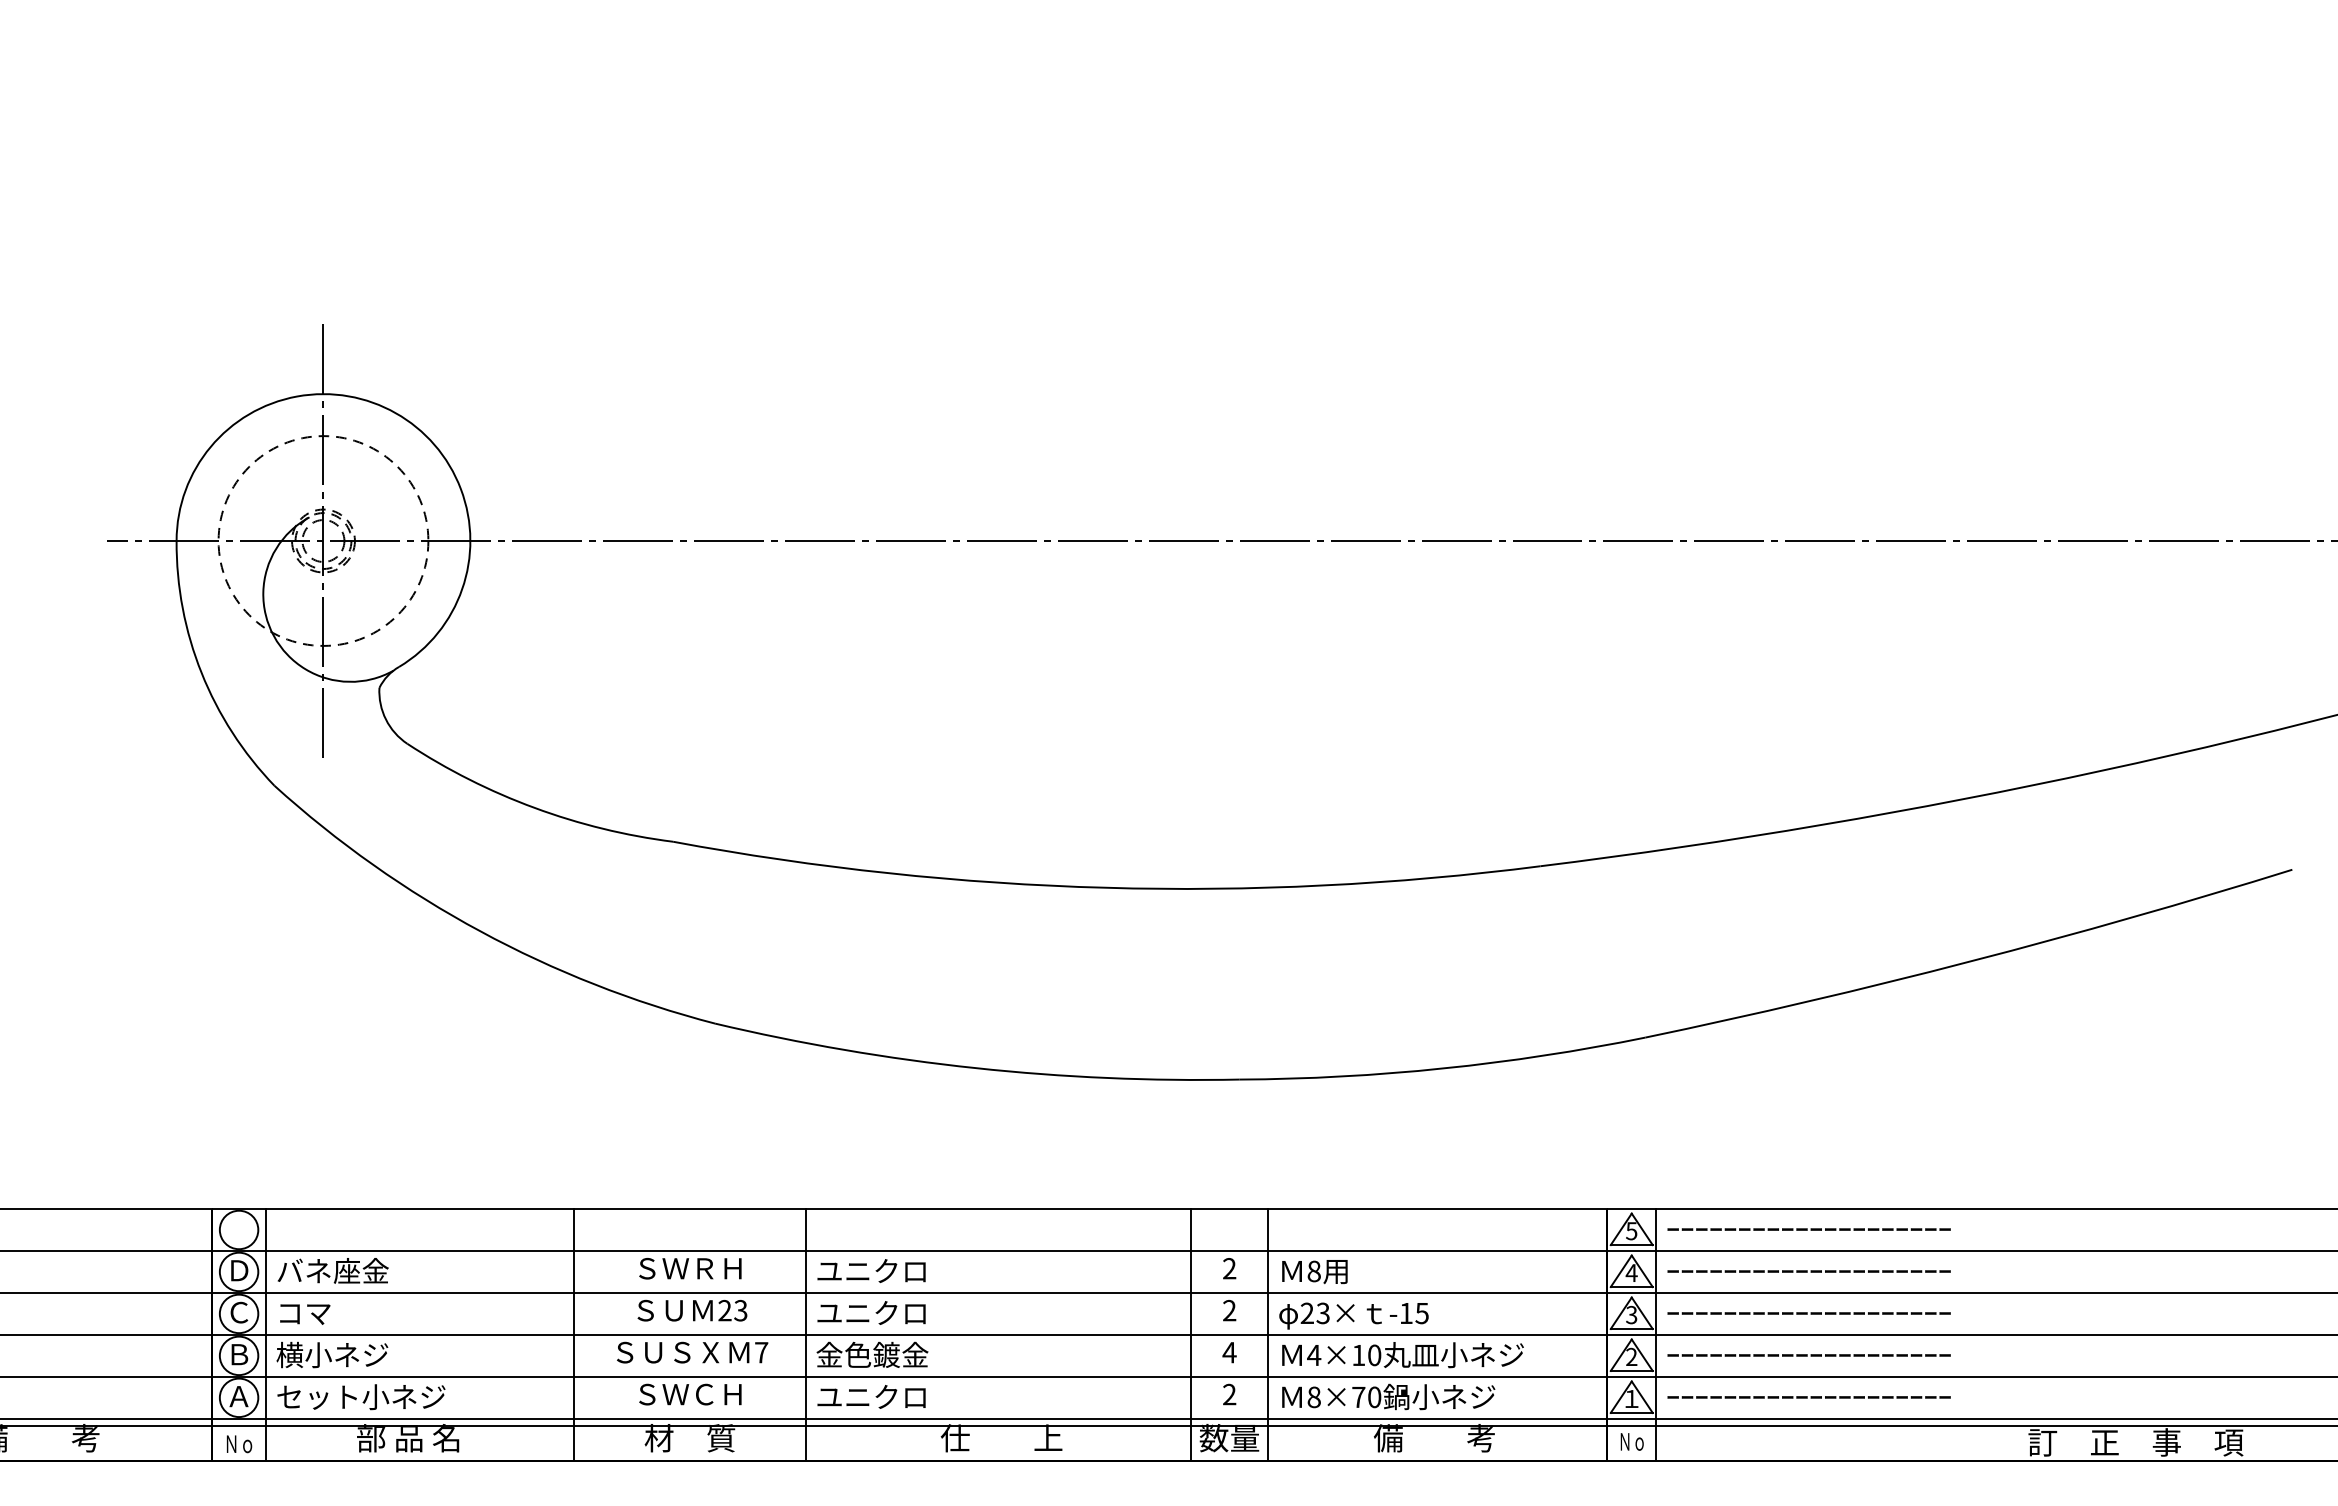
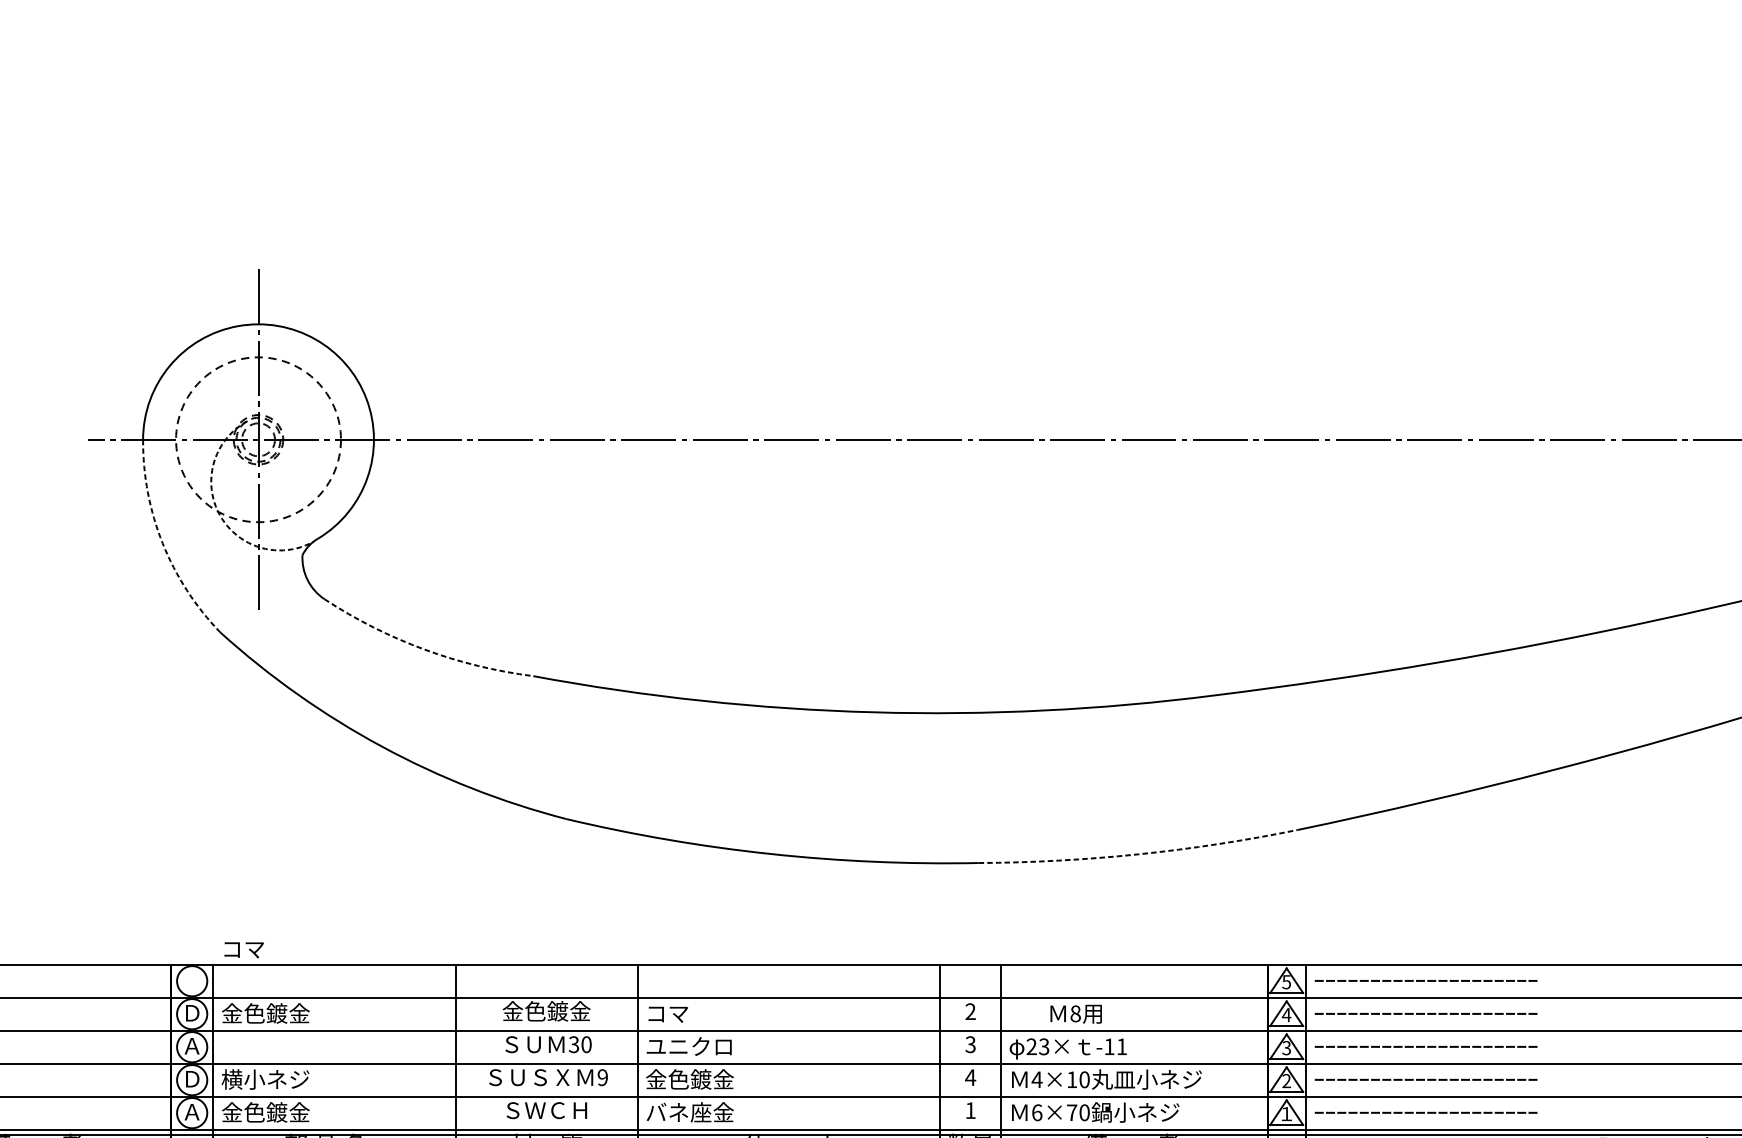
arc: (274, 636) -> (220, 514), solid -> dashed
arc: (201, 672) -> (162, 543), solid -> dashed
arc: (534, 807) -> (424, 649), solid -> dashed
arc: (1443, 1068) -> (1138, 854), solid -> dashed
text: (690, 1268) -> (546, 1011), ＳＷＲＨ -> 金色鍍金
text: (318, 1271) -> (254, 1013), バネ座金 -> 金色鍍金
text: (871, 1271) -> (689, 1013), ユニクロ -> コマ
text: (1314, 1272) -> (1075, 1014), moved
text: (732, 1310) -> (579, 1044), 23 -> 30
text: (1229, 1310) -> (970, 1044), 2 -> 3
text: (238, 1312) -> (191, 1046), Ｃ -> Ａ
text: (1421, 1313) -> (1121, 1046), -15 -> -11
text: (305, 1314) -> (244, 950), moved
text: (761, 1352) -> (602, 1077), 7 -> 9
text: (239, 1354) -> (192, 1079), Ｂ -> Ｄ
text: (1229, 1394) -> (970, 1110), 2 -> 1
text: (361, 1396) -> (288, 1112), セット小ネジ -> 金色鍍金
text: (872, 1396) -> (689, 1112), ユニクロ -> バネ座金
text: (1313, 1397) -> (1036, 1112), 8×70 -> 6×70

